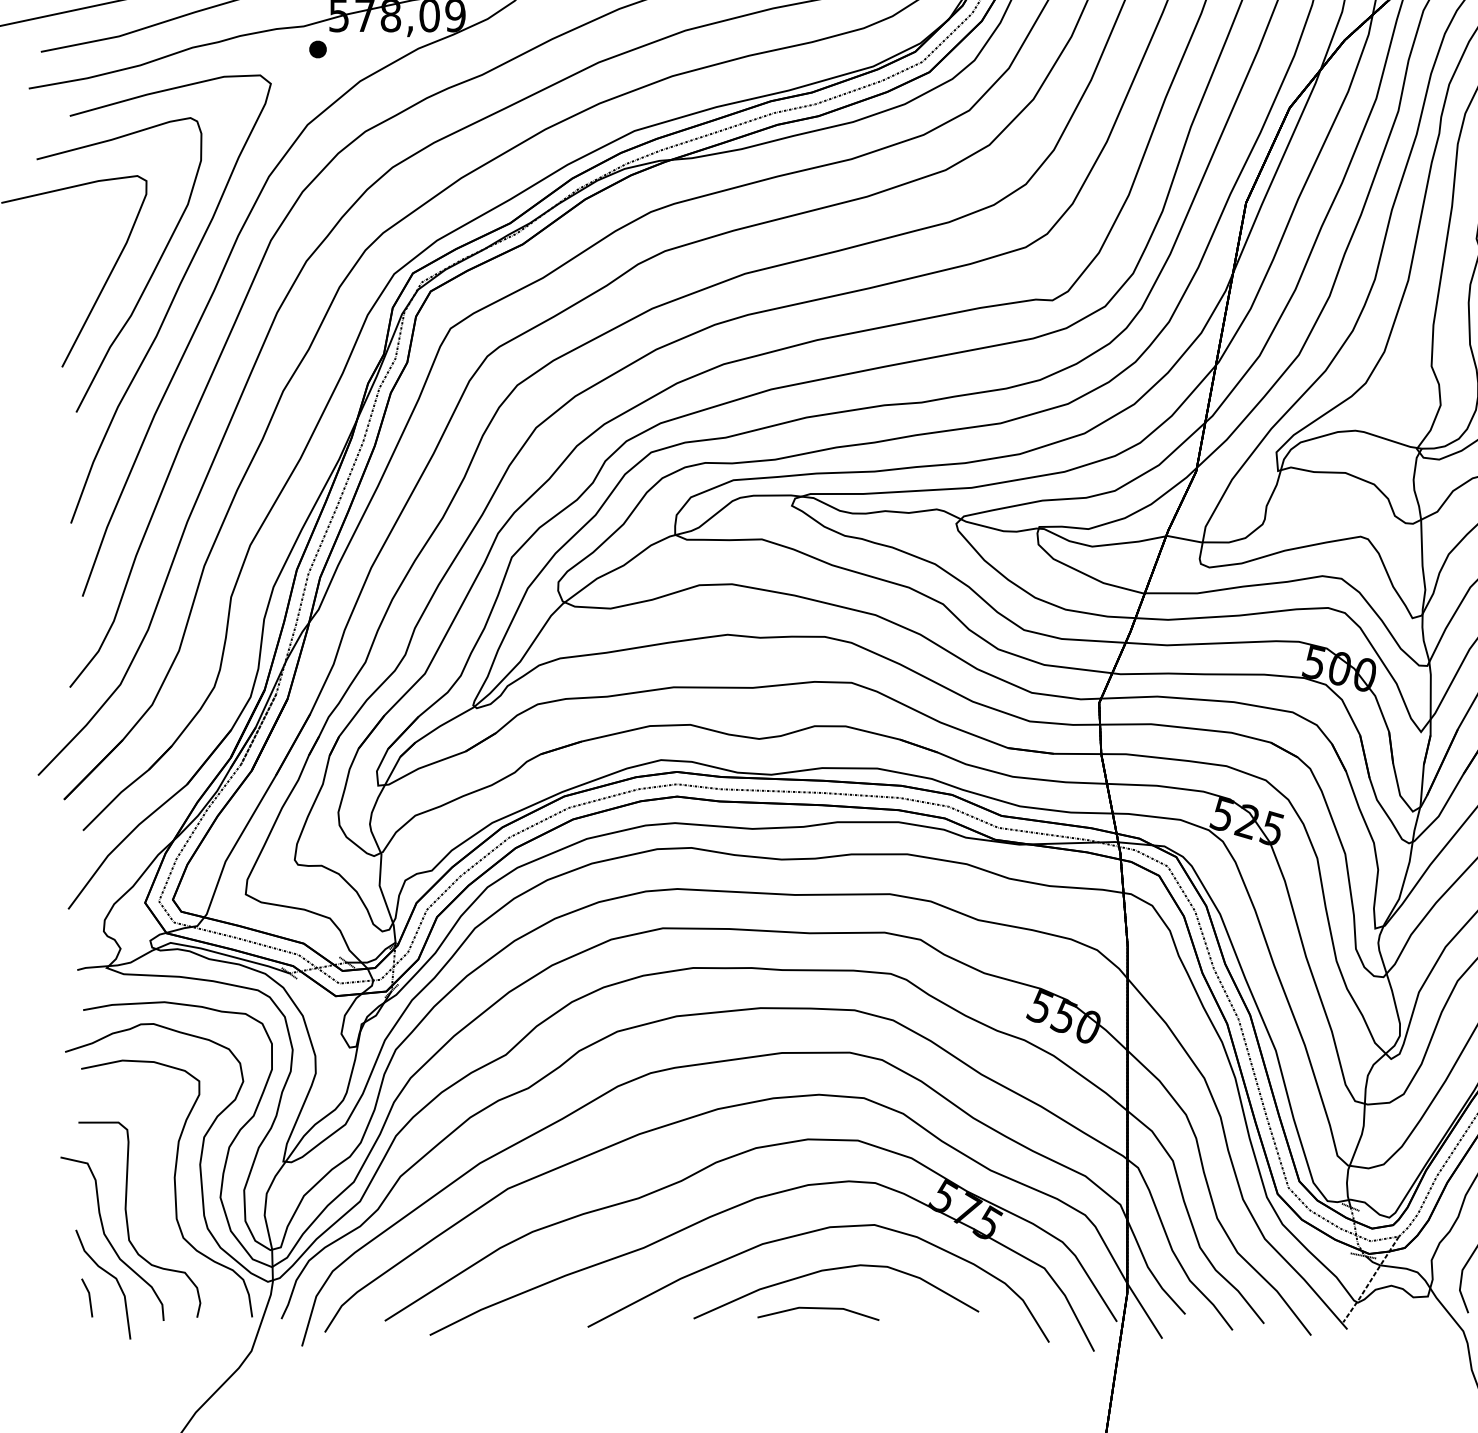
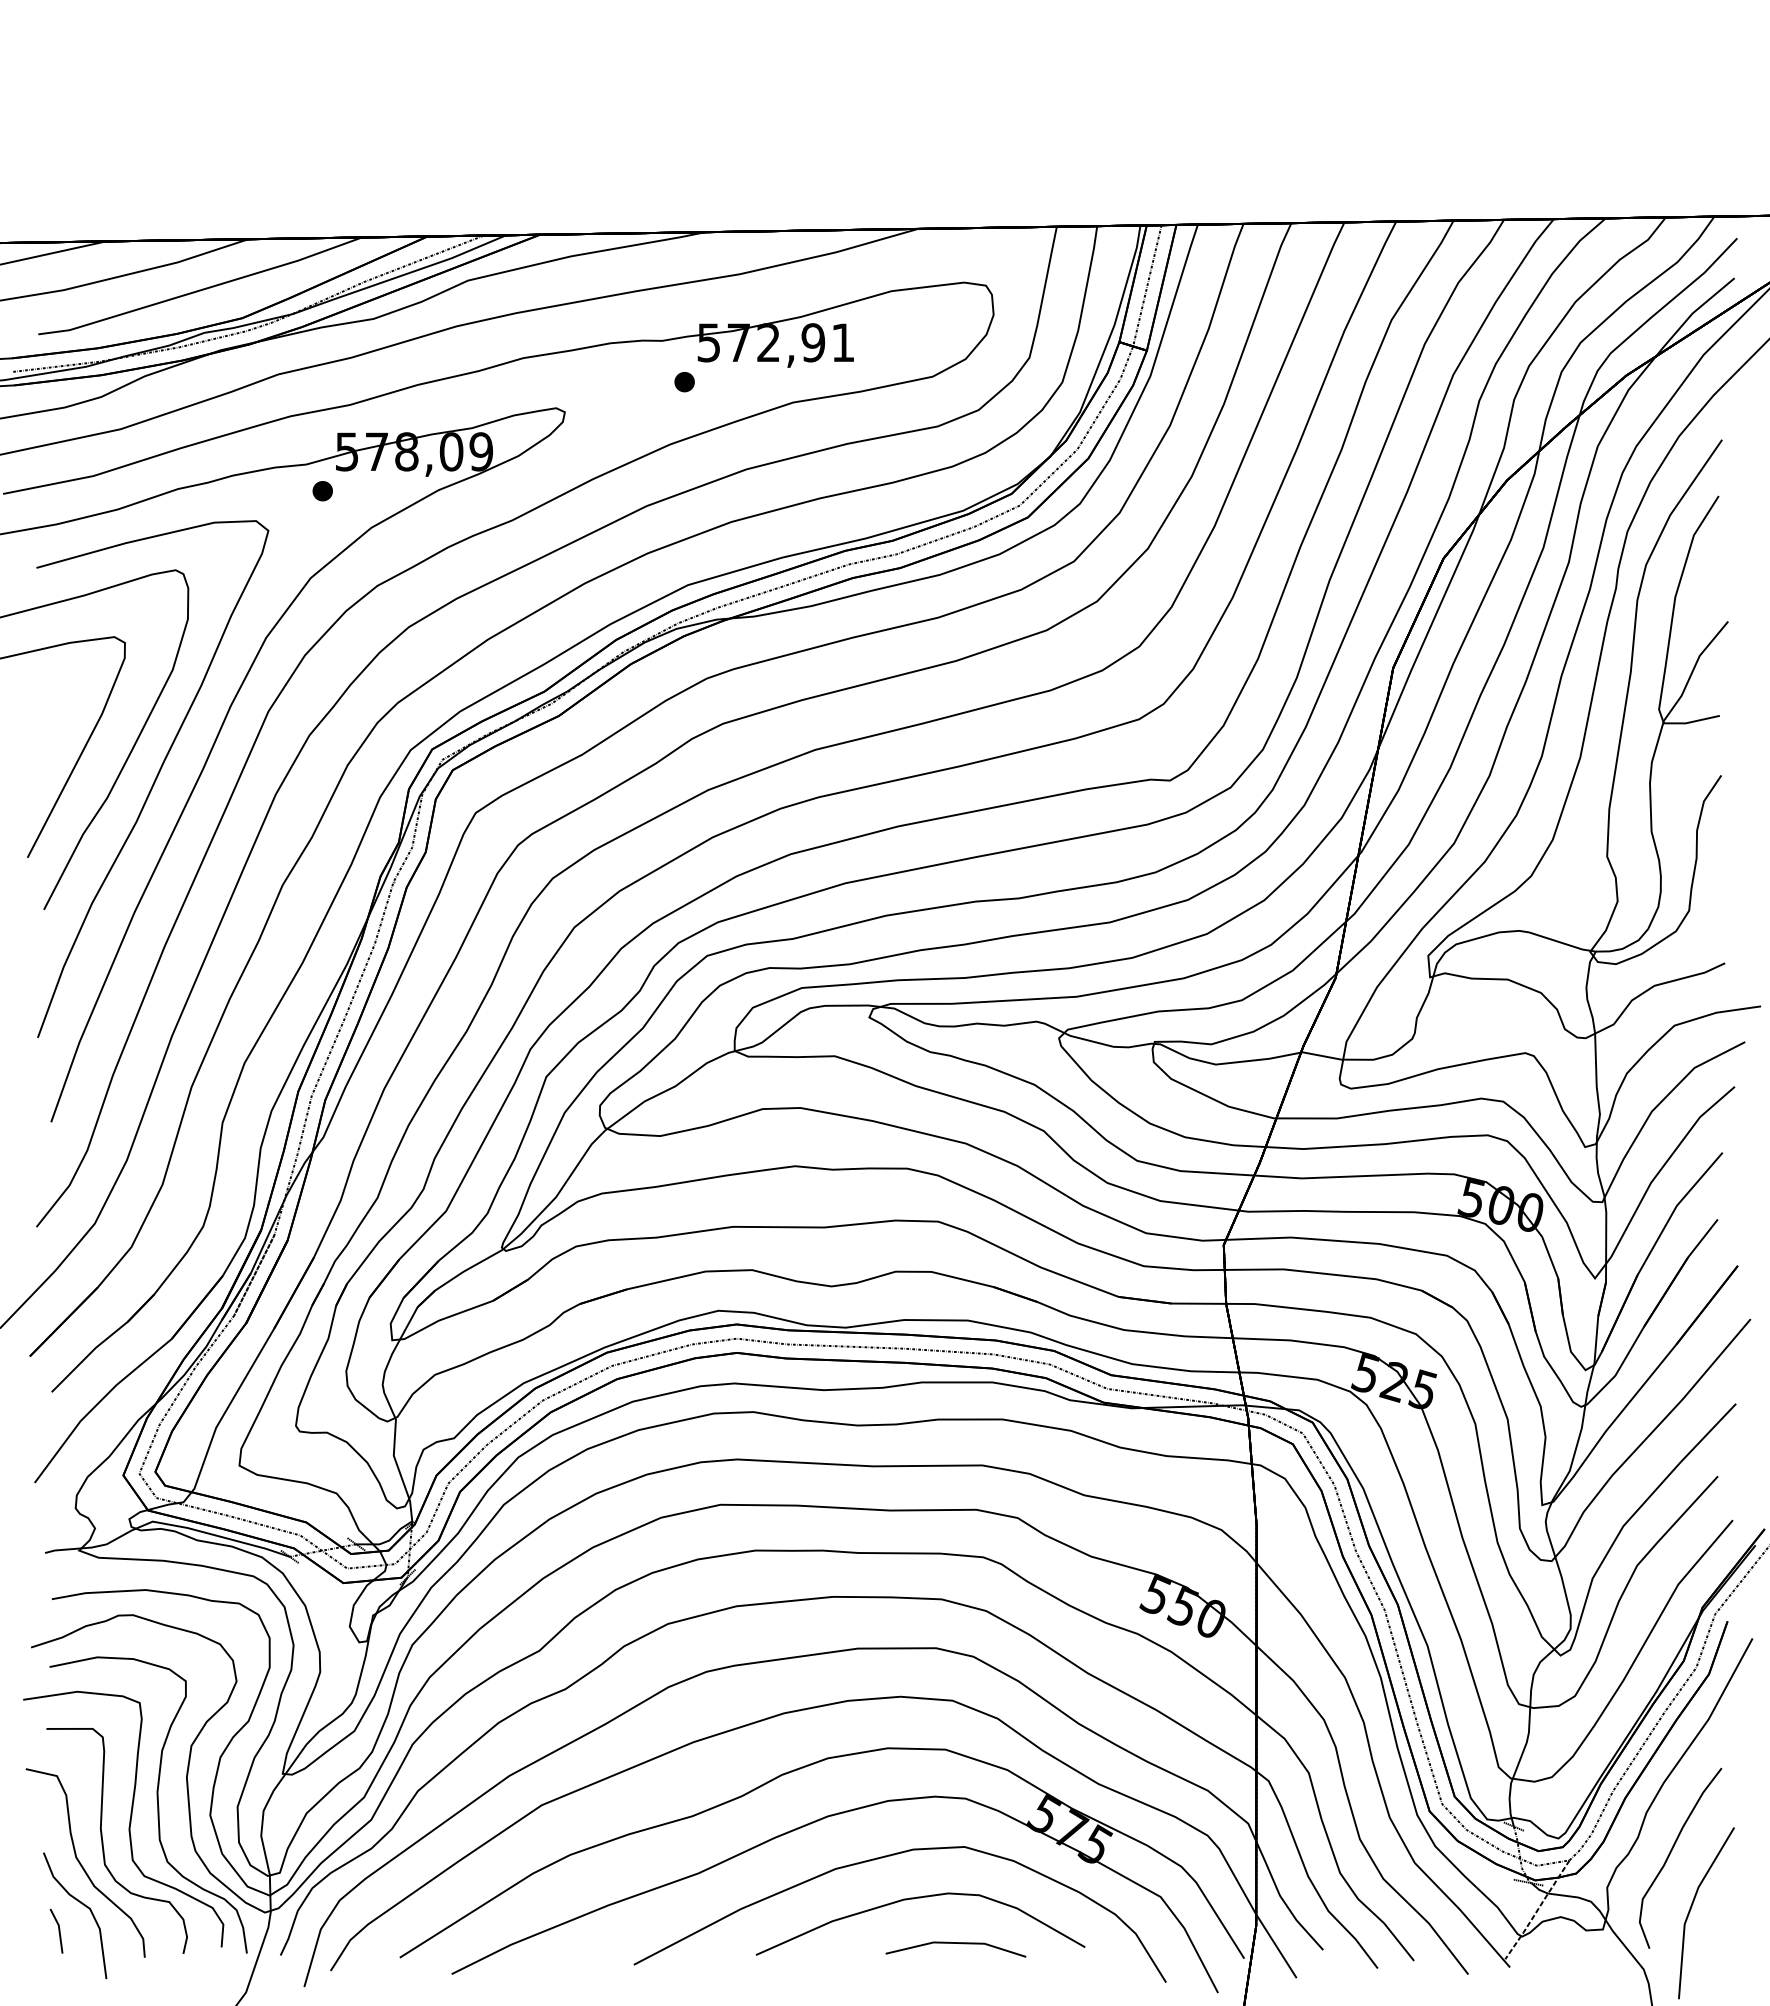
curve: (150, 1201) -> (129, 1819), added
part: (818, 1313) -> (955, 1949), moved

